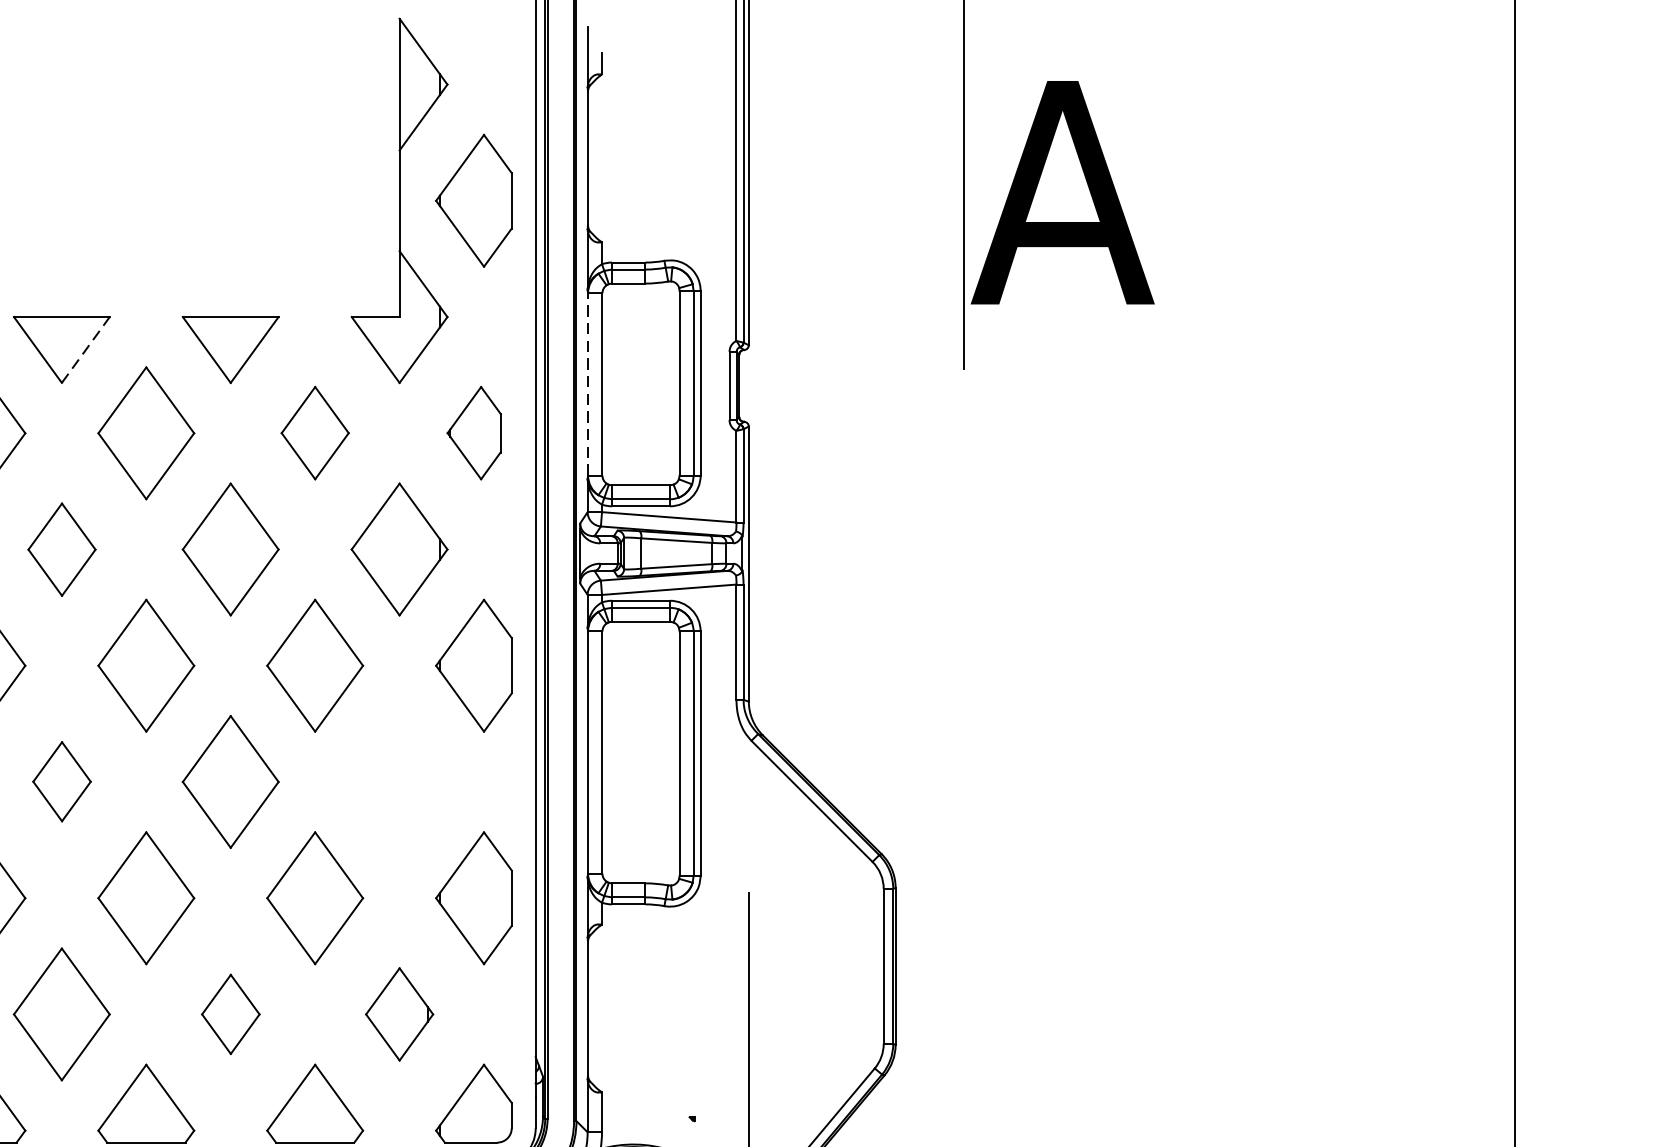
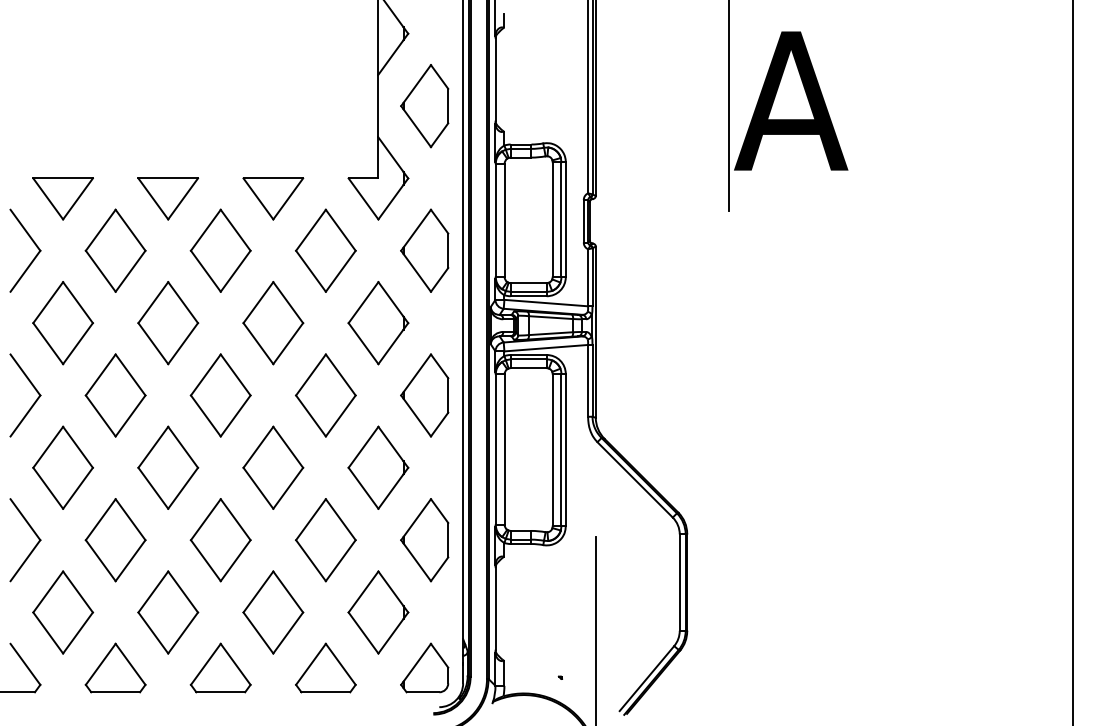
line: (86, 349) -> (183, 198), dashed -> solid
line: (587, 384) -> (495, 220), dashed -> solid
part: (314, 432) -> (325, 250), size x1.43
part: (473, 432) -> (424, 250), size x1.43
part: (62, 550) -> (168, 323), size x1.43
part: (62, 781) -> (168, 467), size x1.67
part: (399, 781) -> (378, 467), added
part: (231, 1014) -> (273, 612), size x1.67
part: (399, 1014) -> (378, 612), size x1.43

